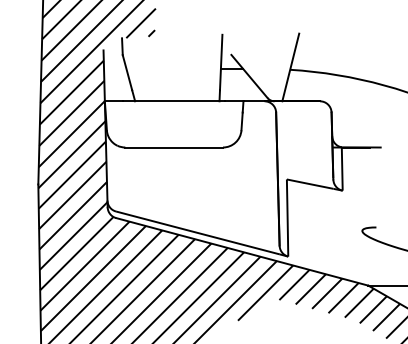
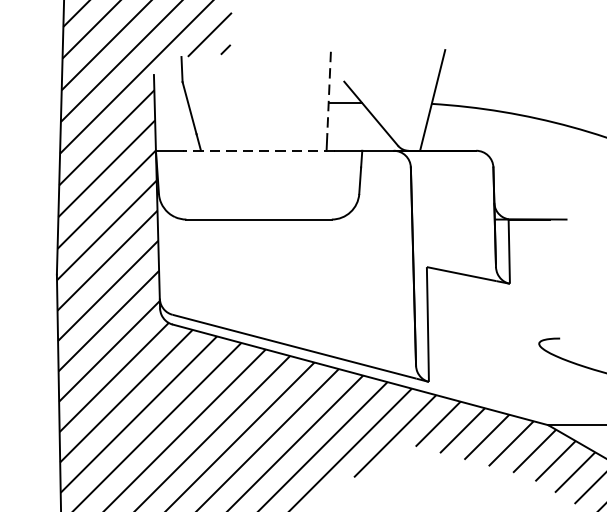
line: (221, 62) -> (329, 93), solid -> dashed
line: (174, 101) -> (259, 151), solid -> dashed

